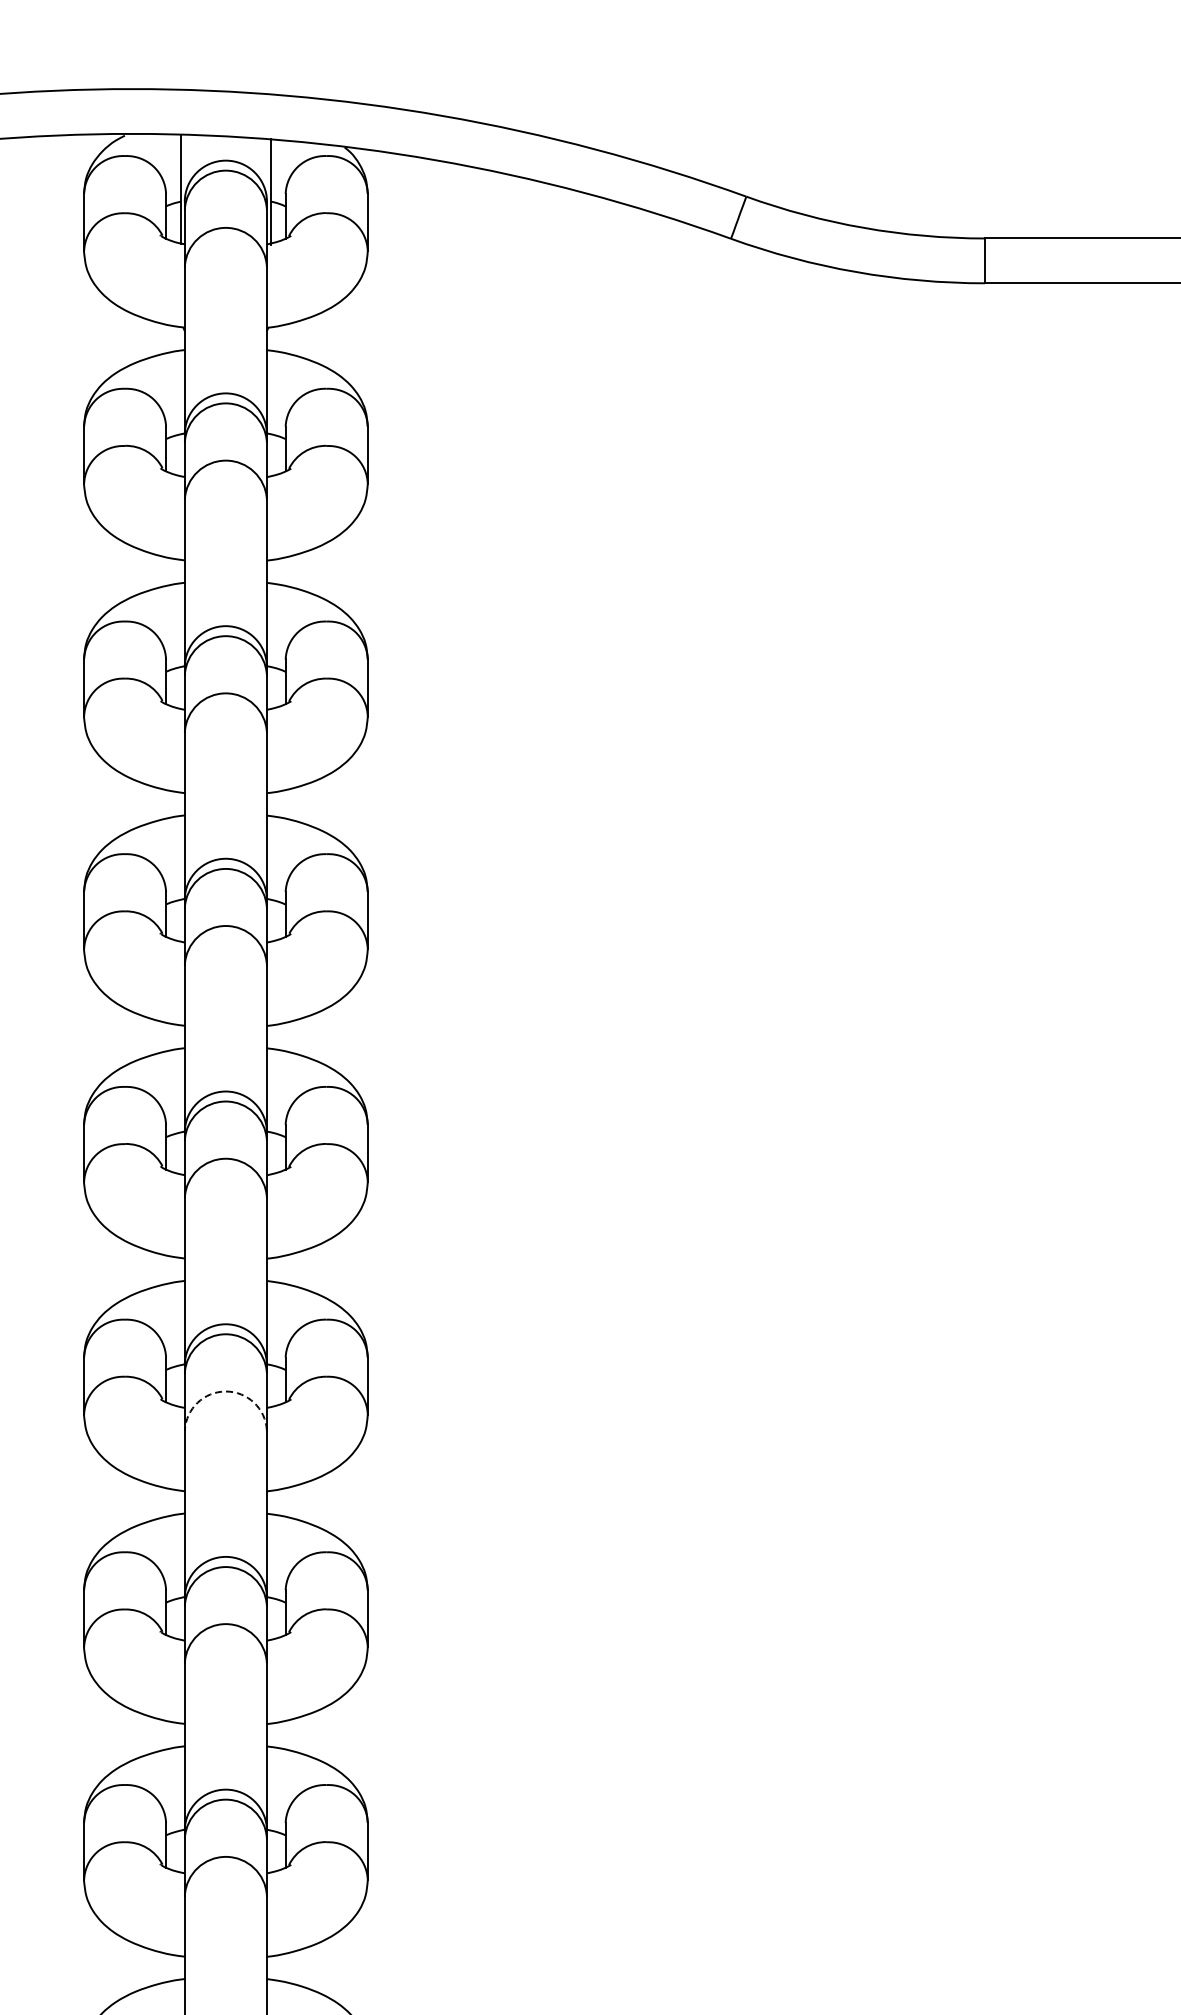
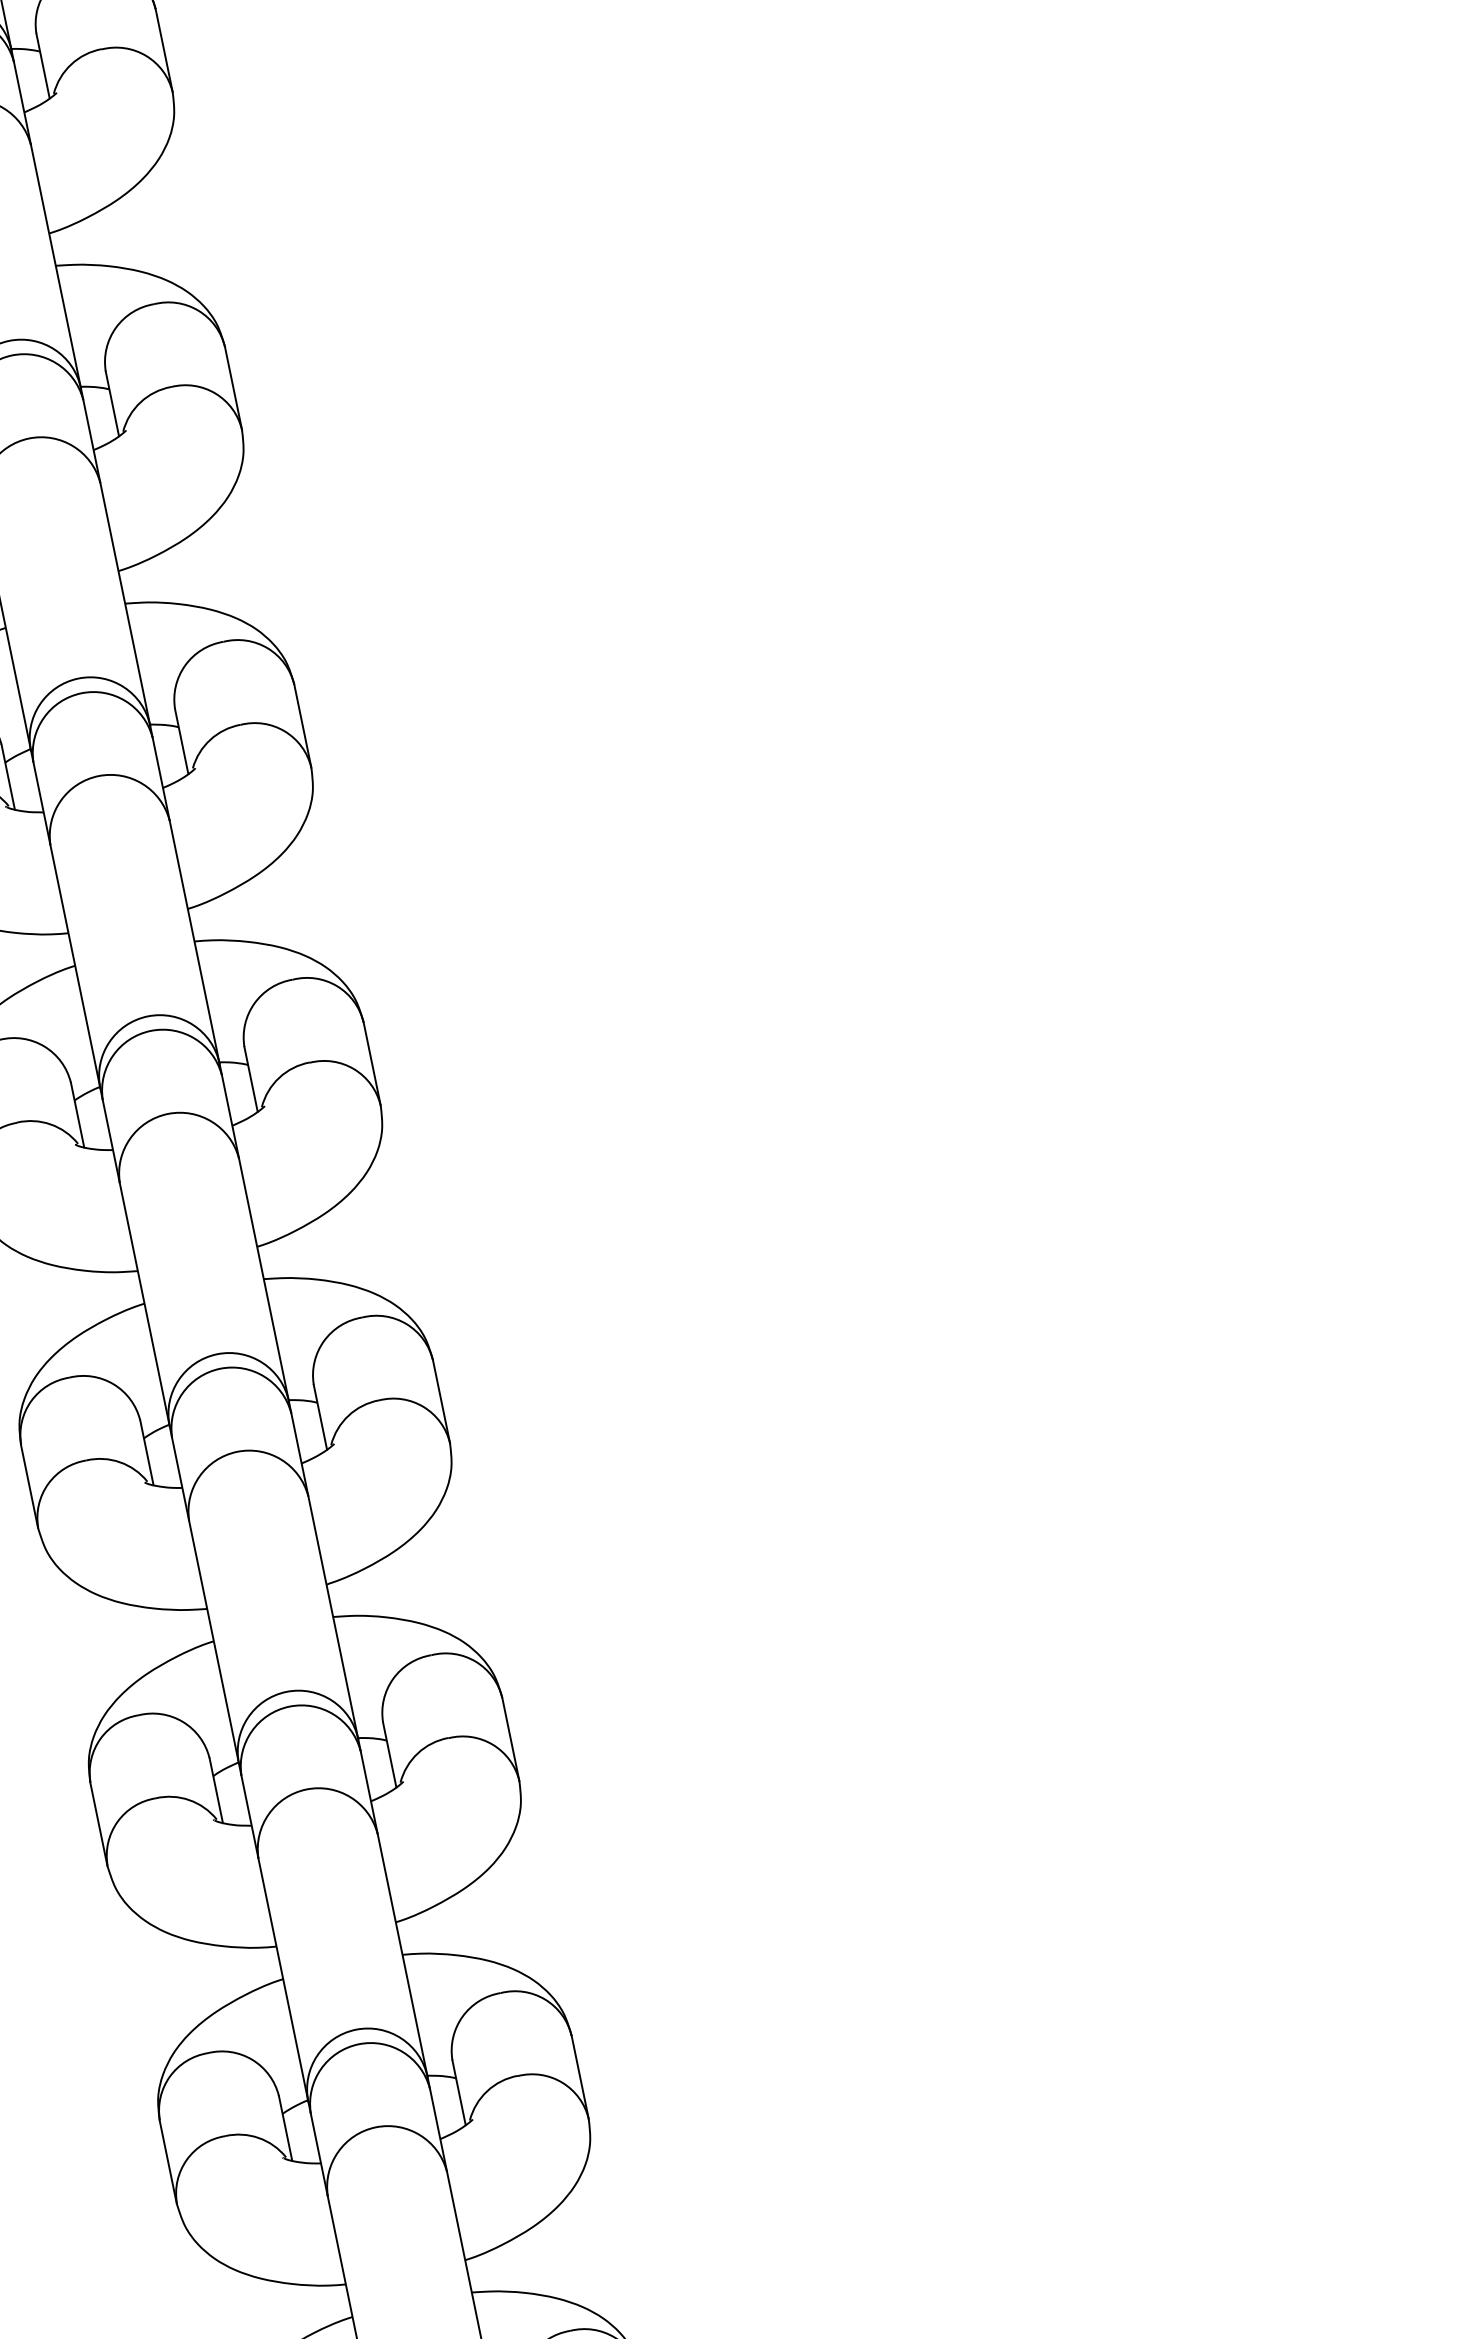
arc: (225, 1391) -> (236, 1451), dashed -> solid

